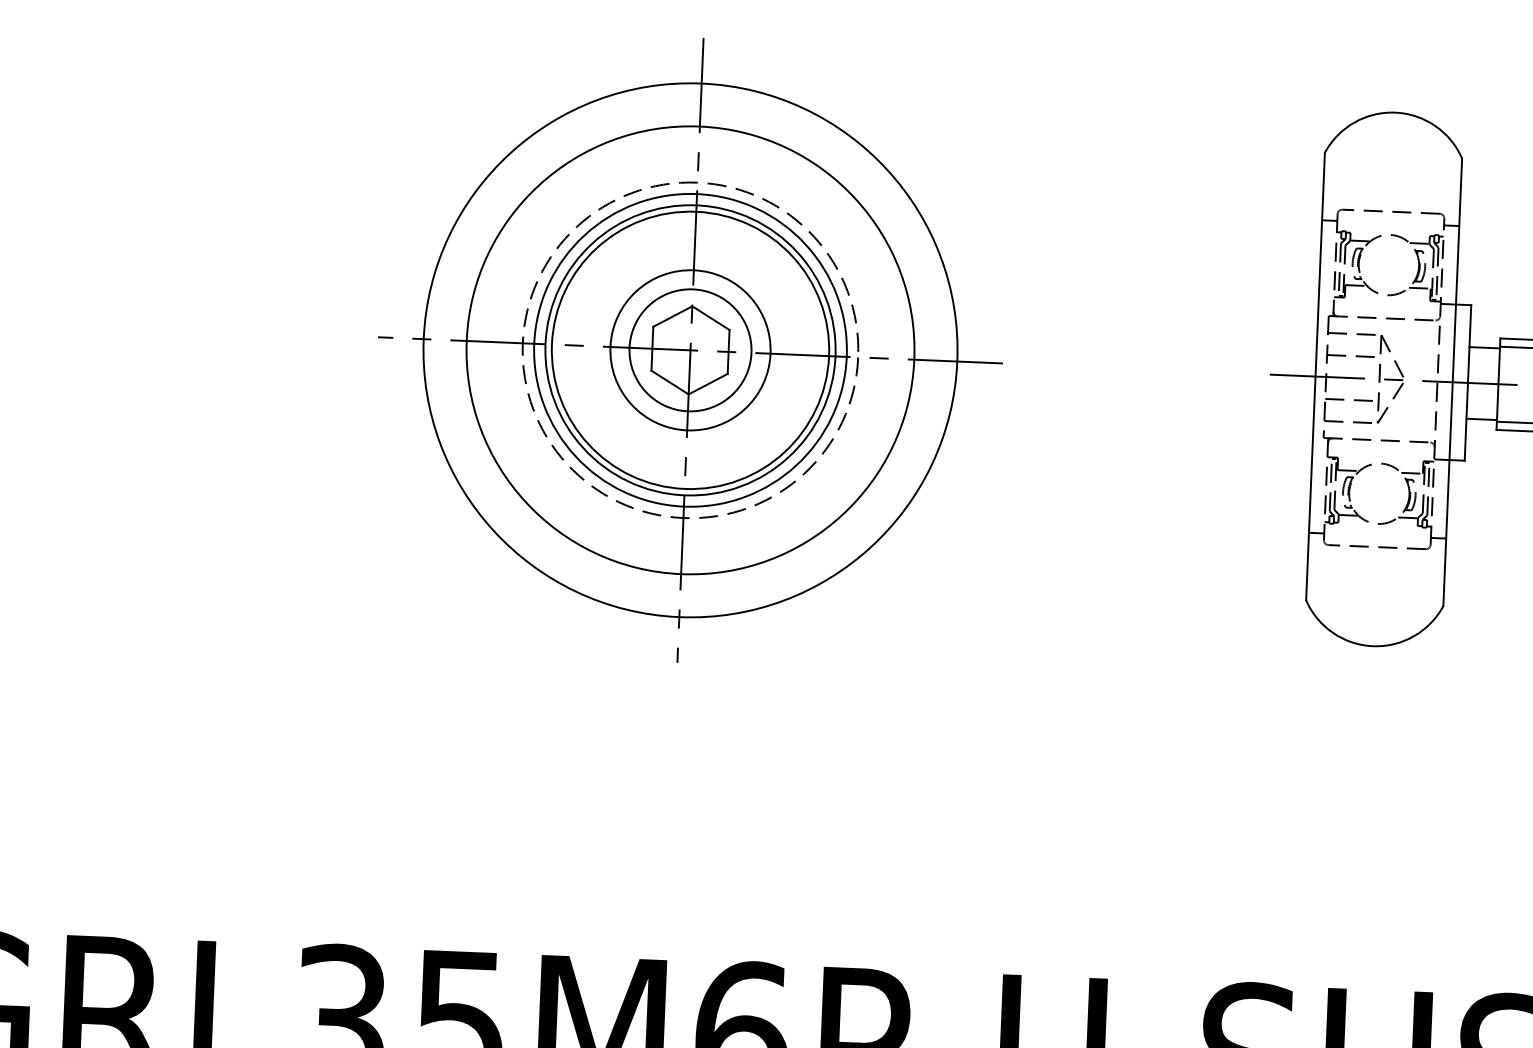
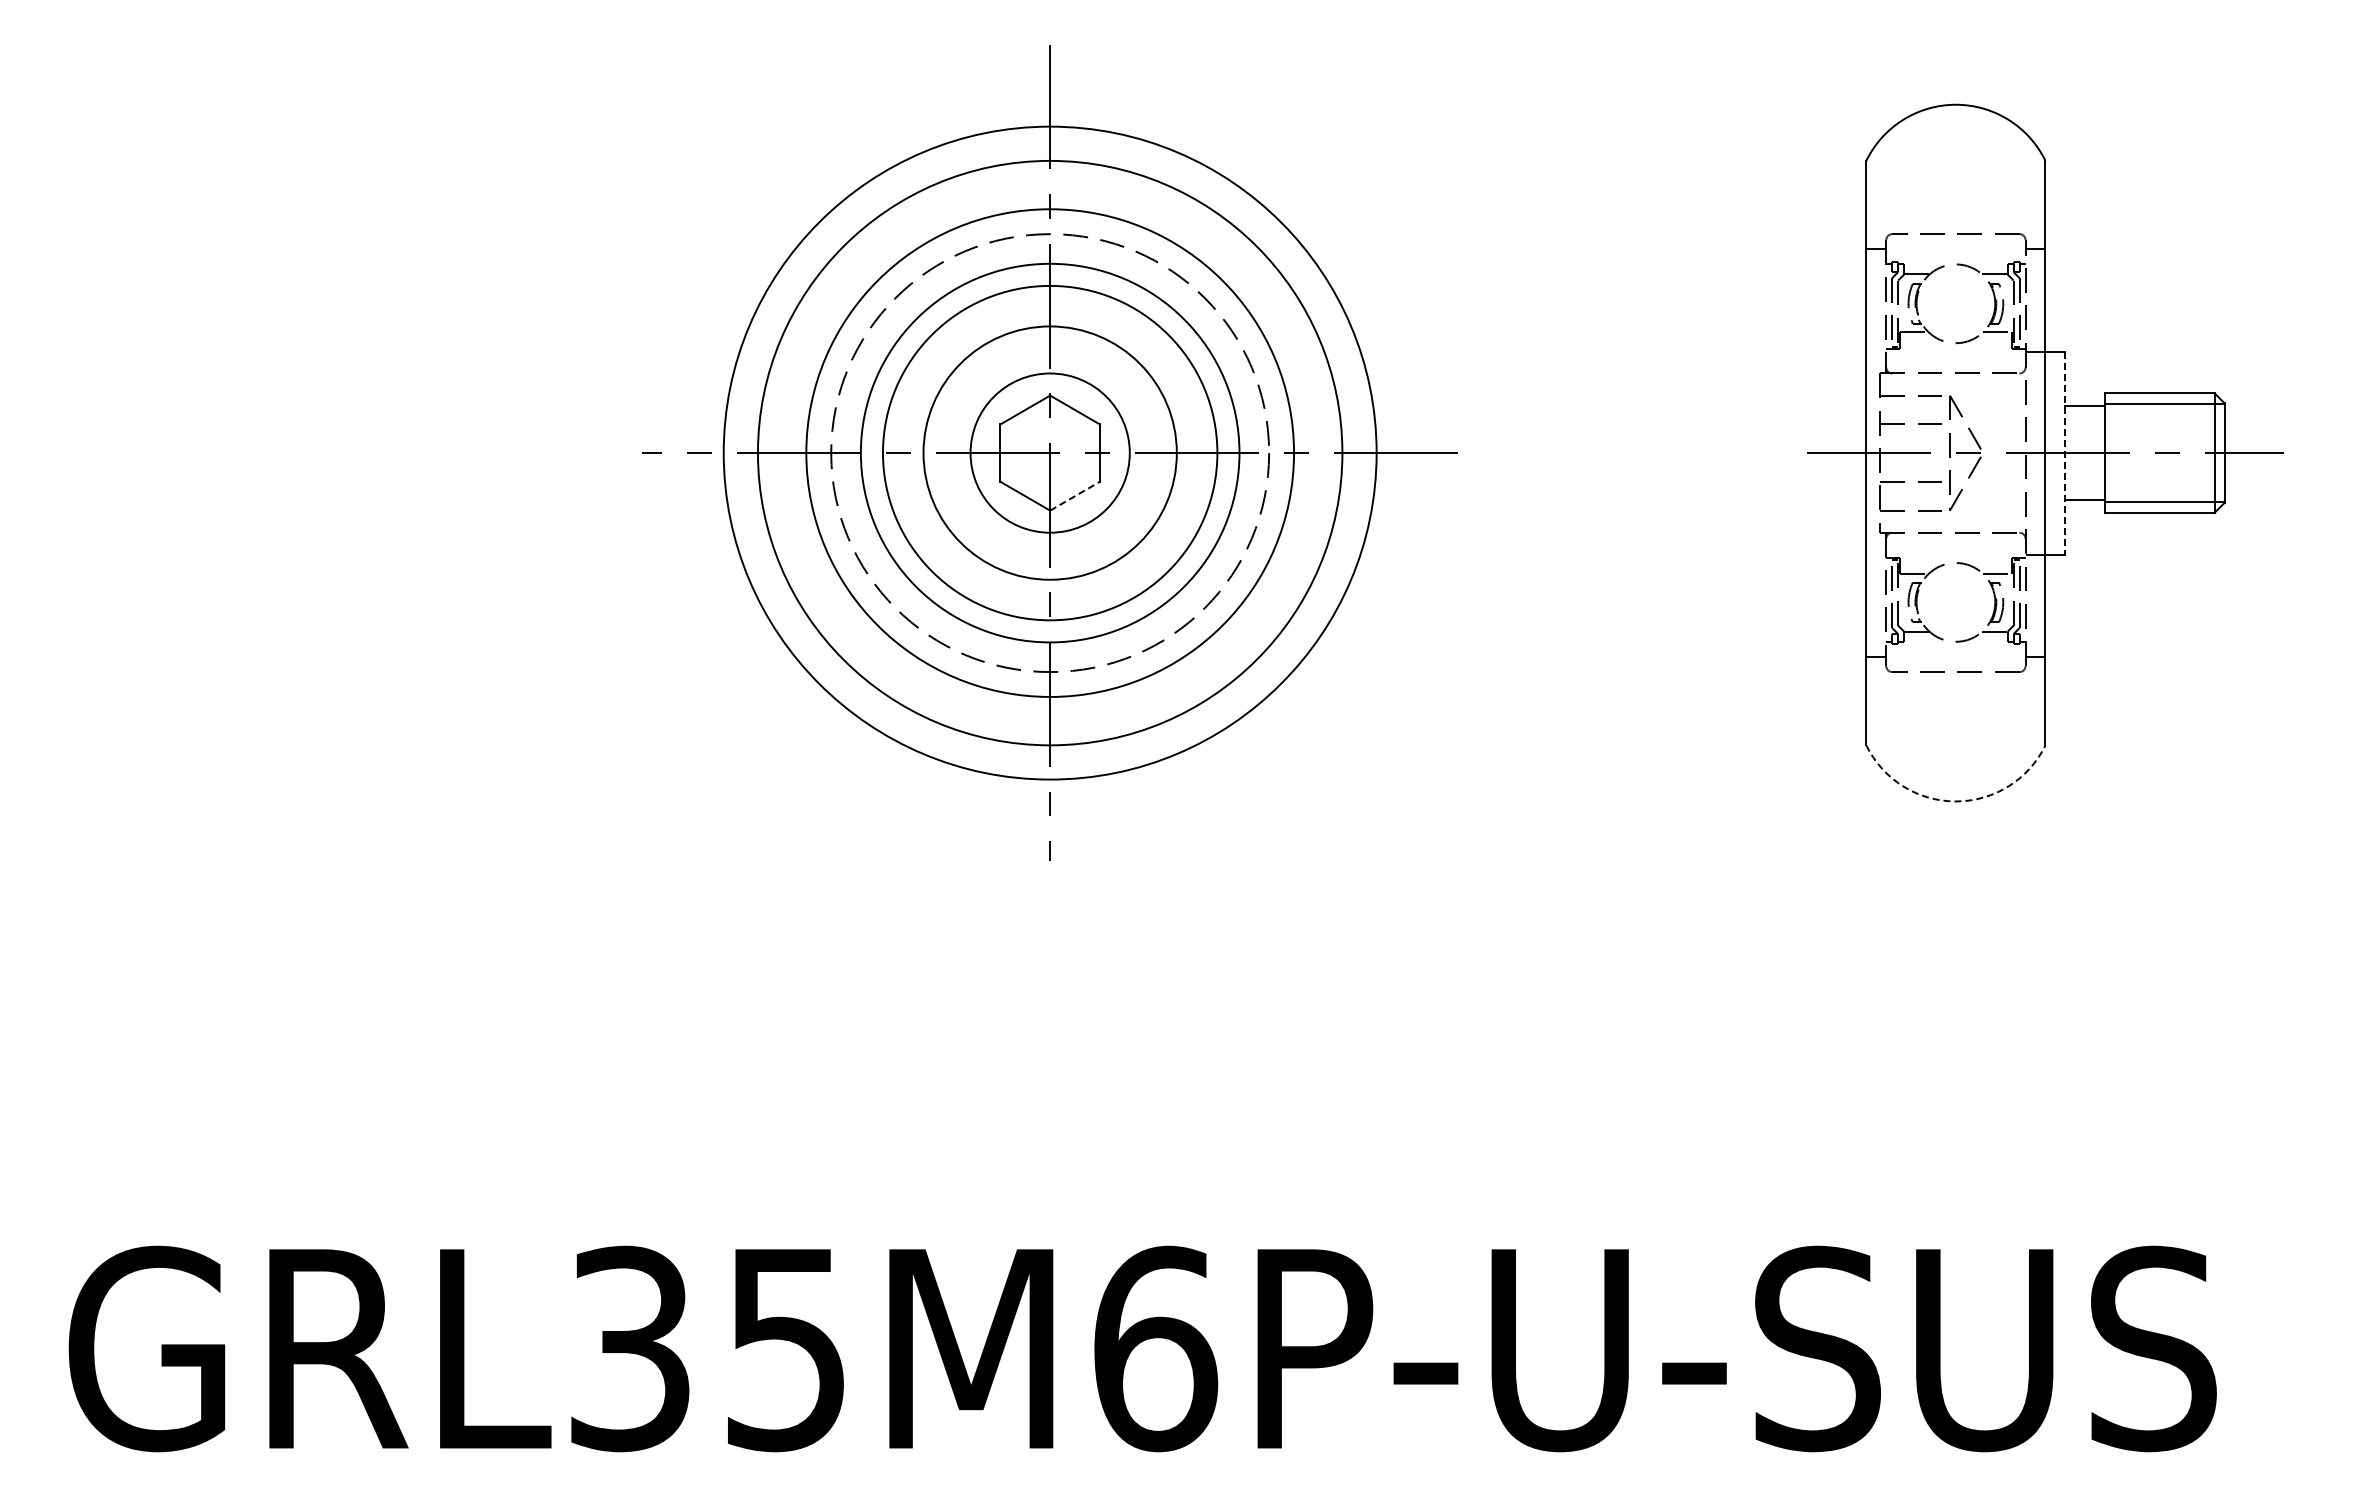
circle: (690, 349) -> (1049, 452), size x0.7
circle: (690, 349) -> (1049, 452), size x1.6
circle: (690, 350) -> (1050, 453), size x0.7
circle: (690, 350) -> (1050, 453), size x1.6
line: (1468, 383) -> (2065, 453), solid -> dashed
line: (708, 384) -> (1075, 496), solid -> dashed
arc: (1372, 646) -> (1955, 801), solid -> dashed

